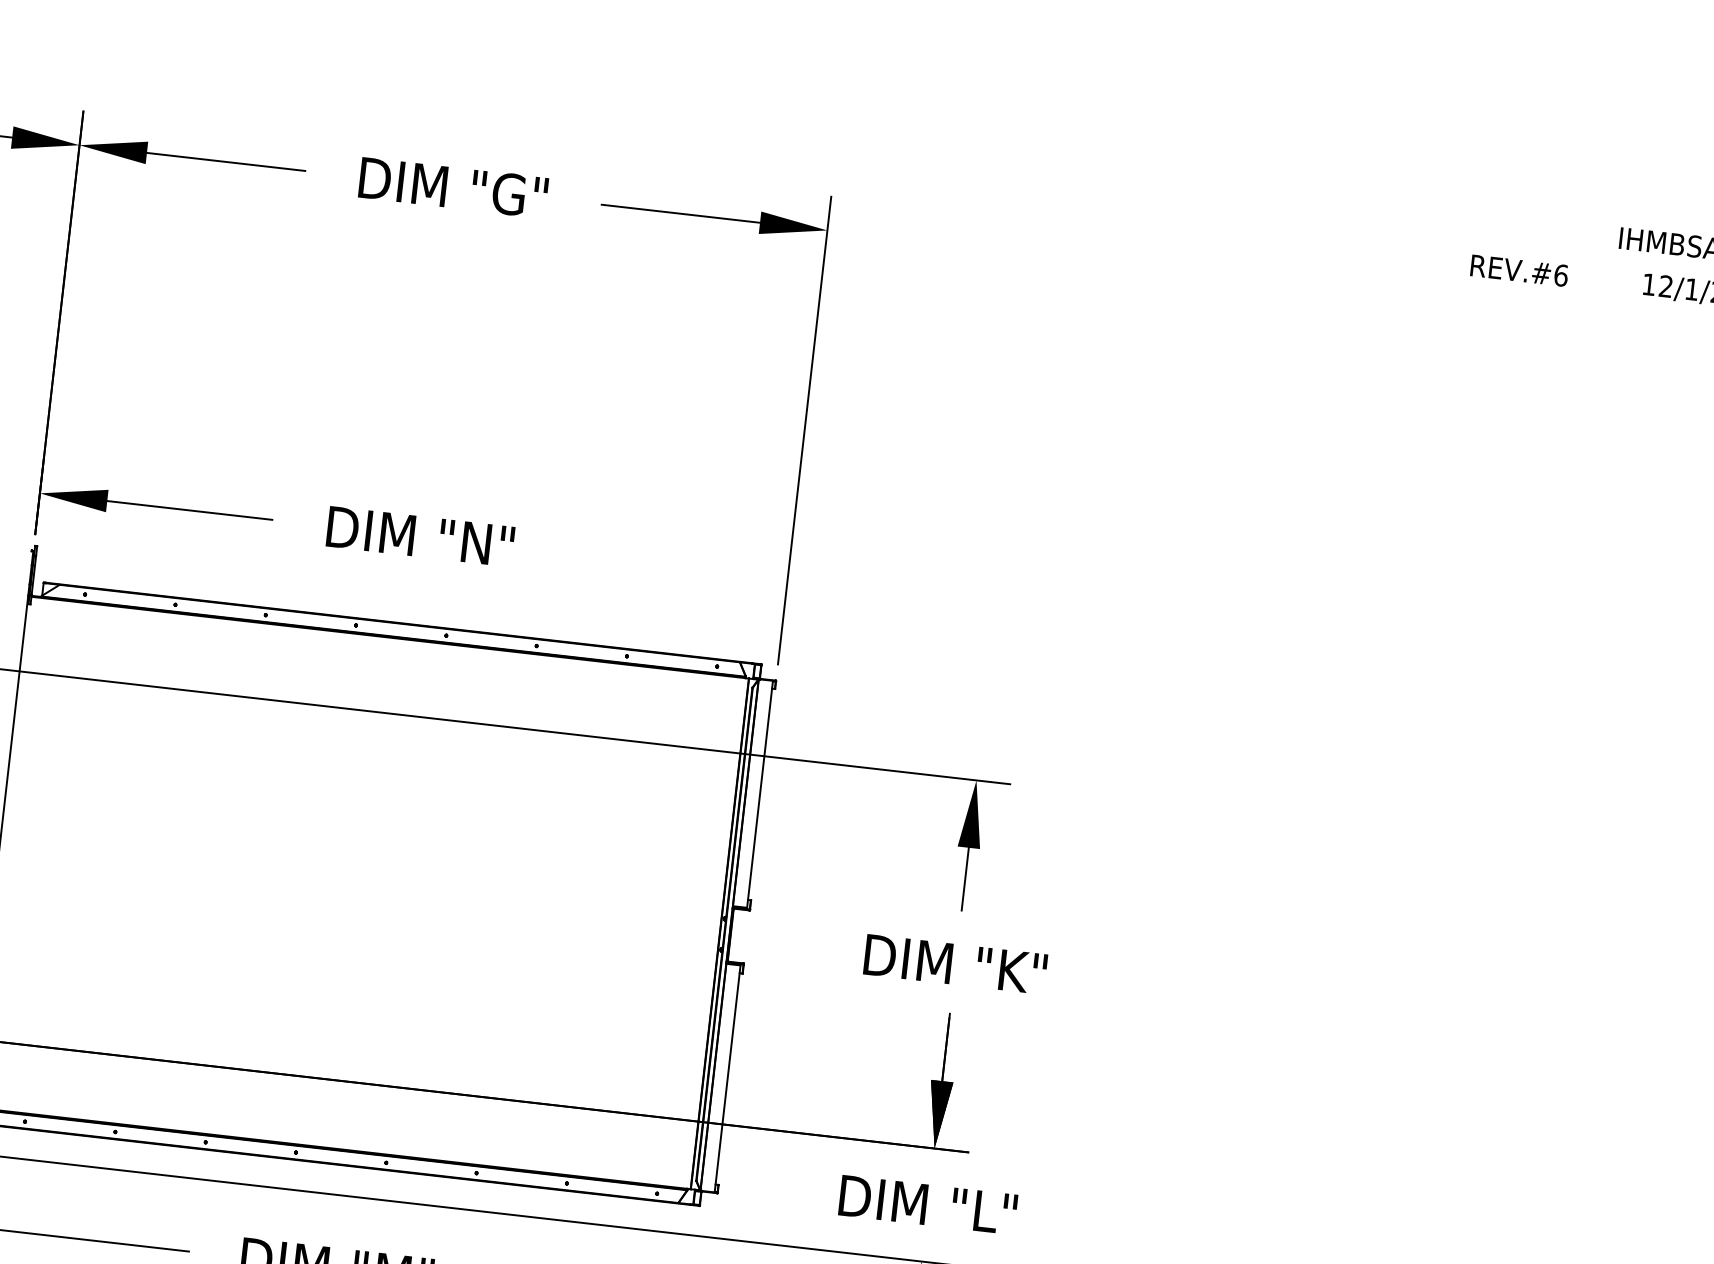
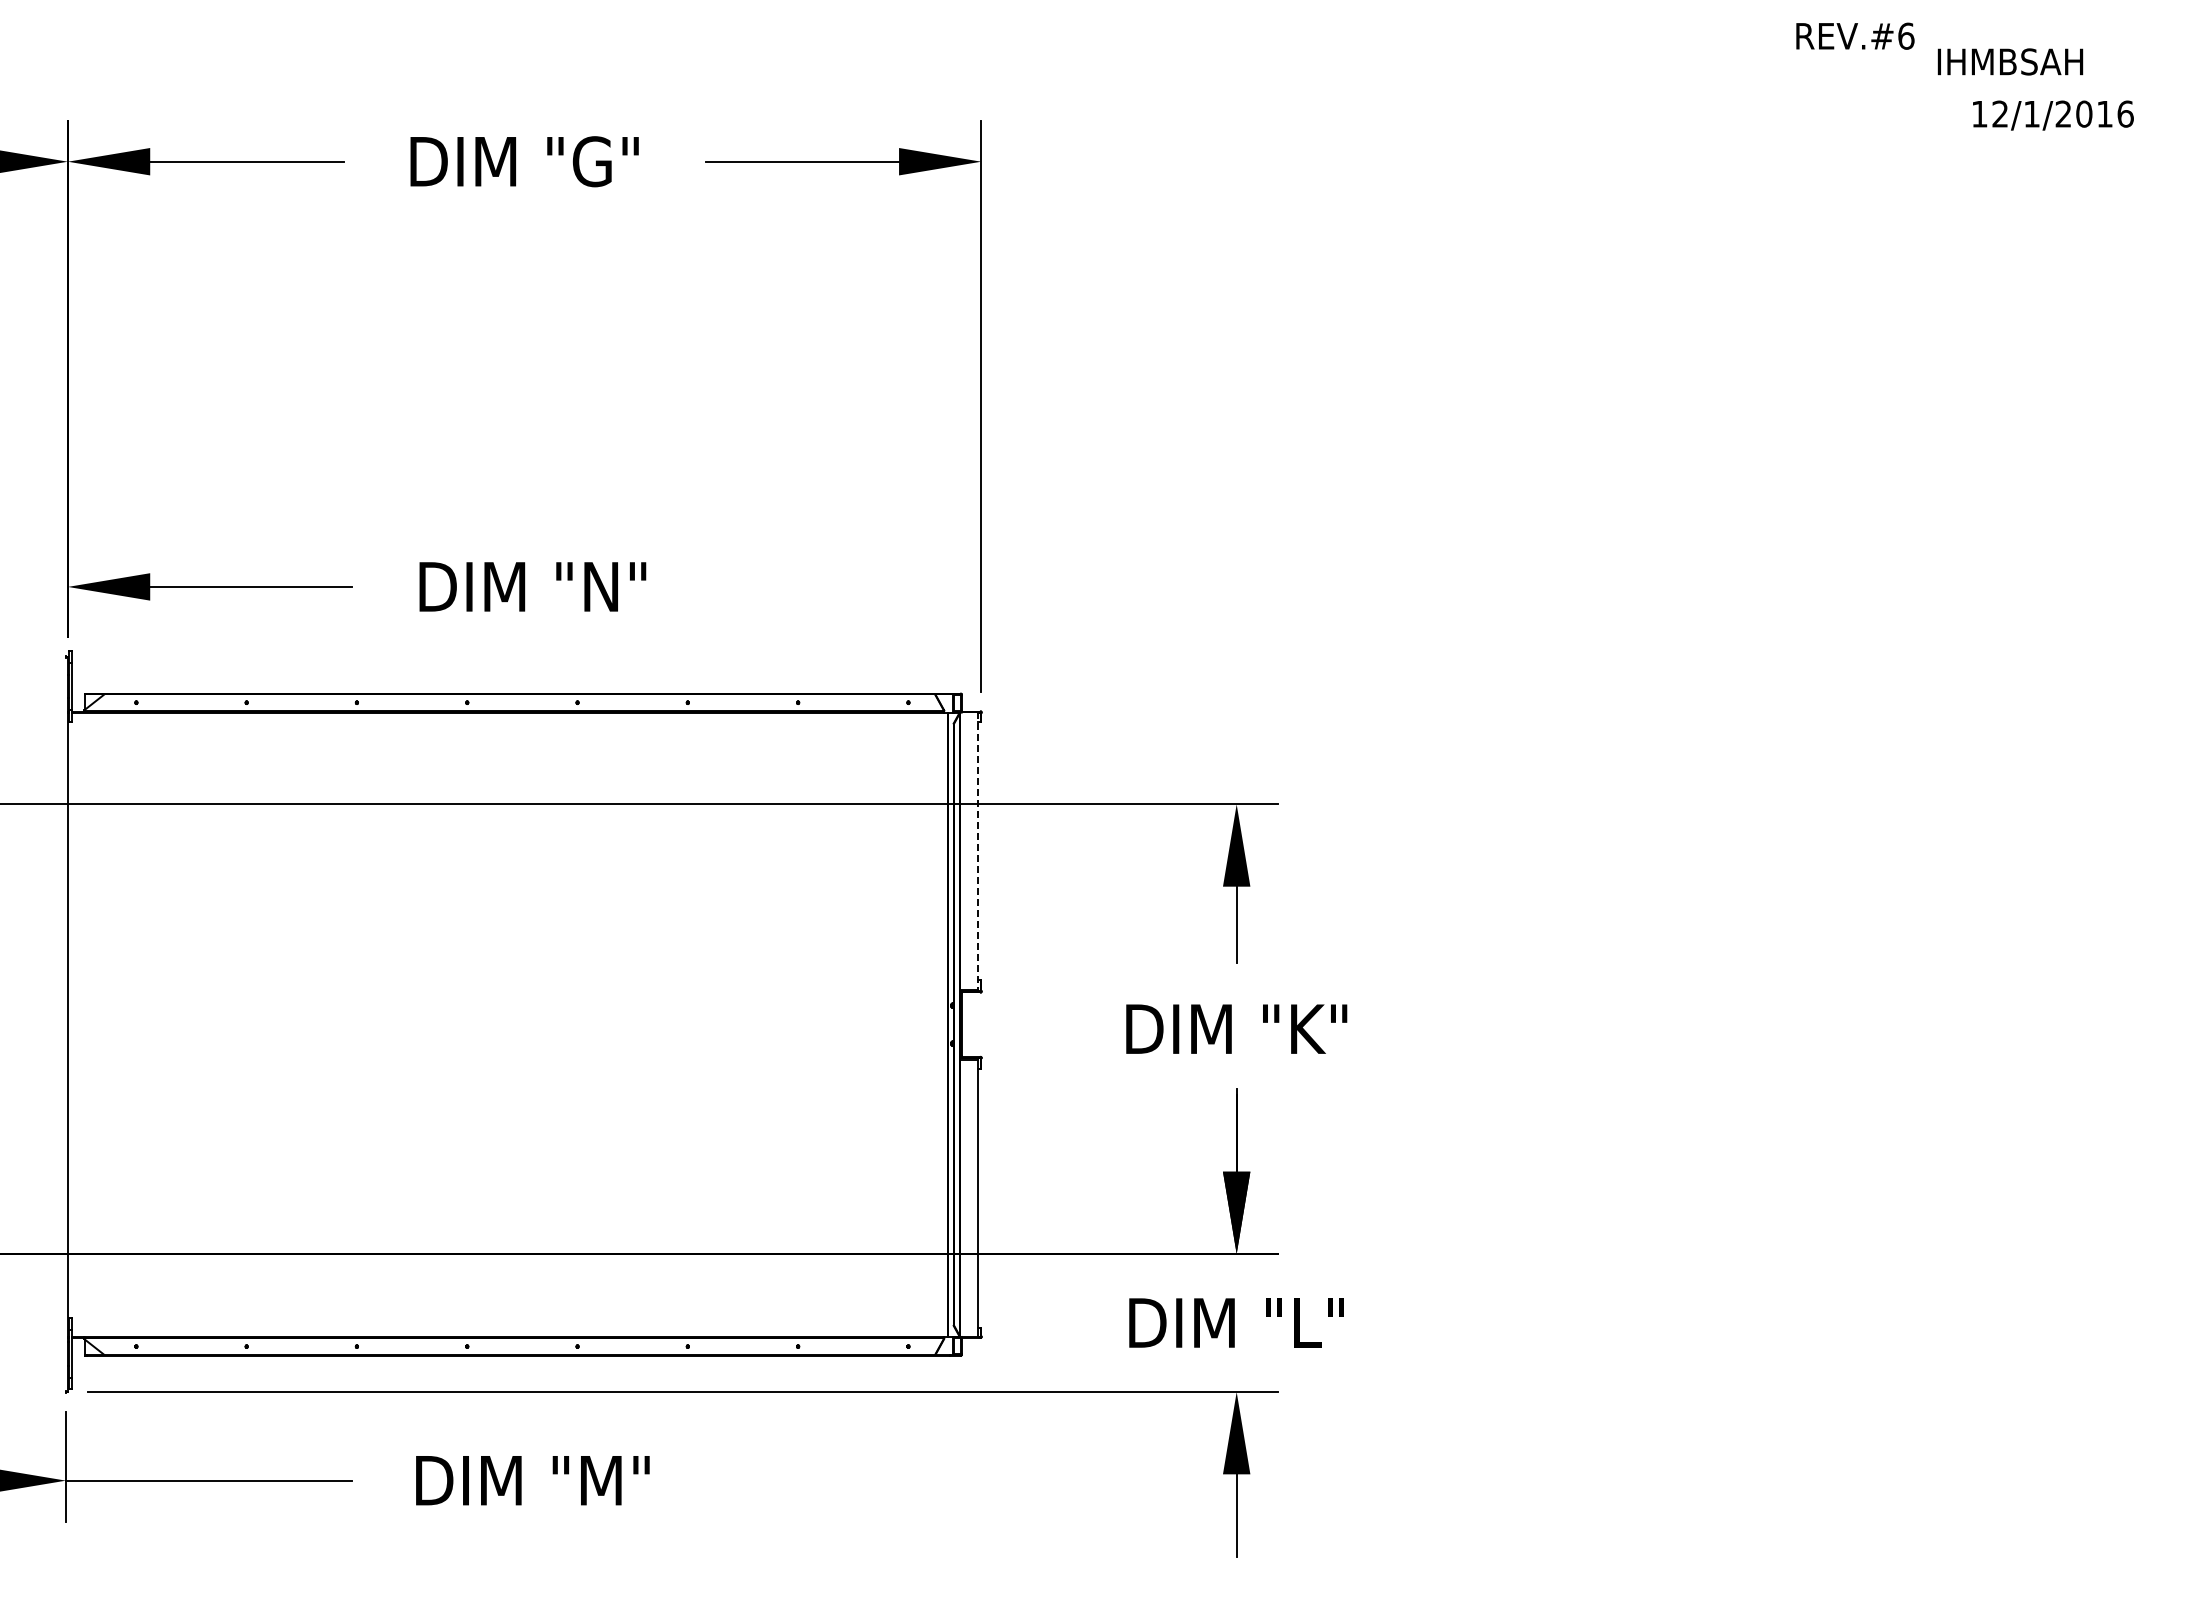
text: (1519, 270) -> (1855, 35), moved
line: (760, 794) -> (977, 850), solid -> dashed

